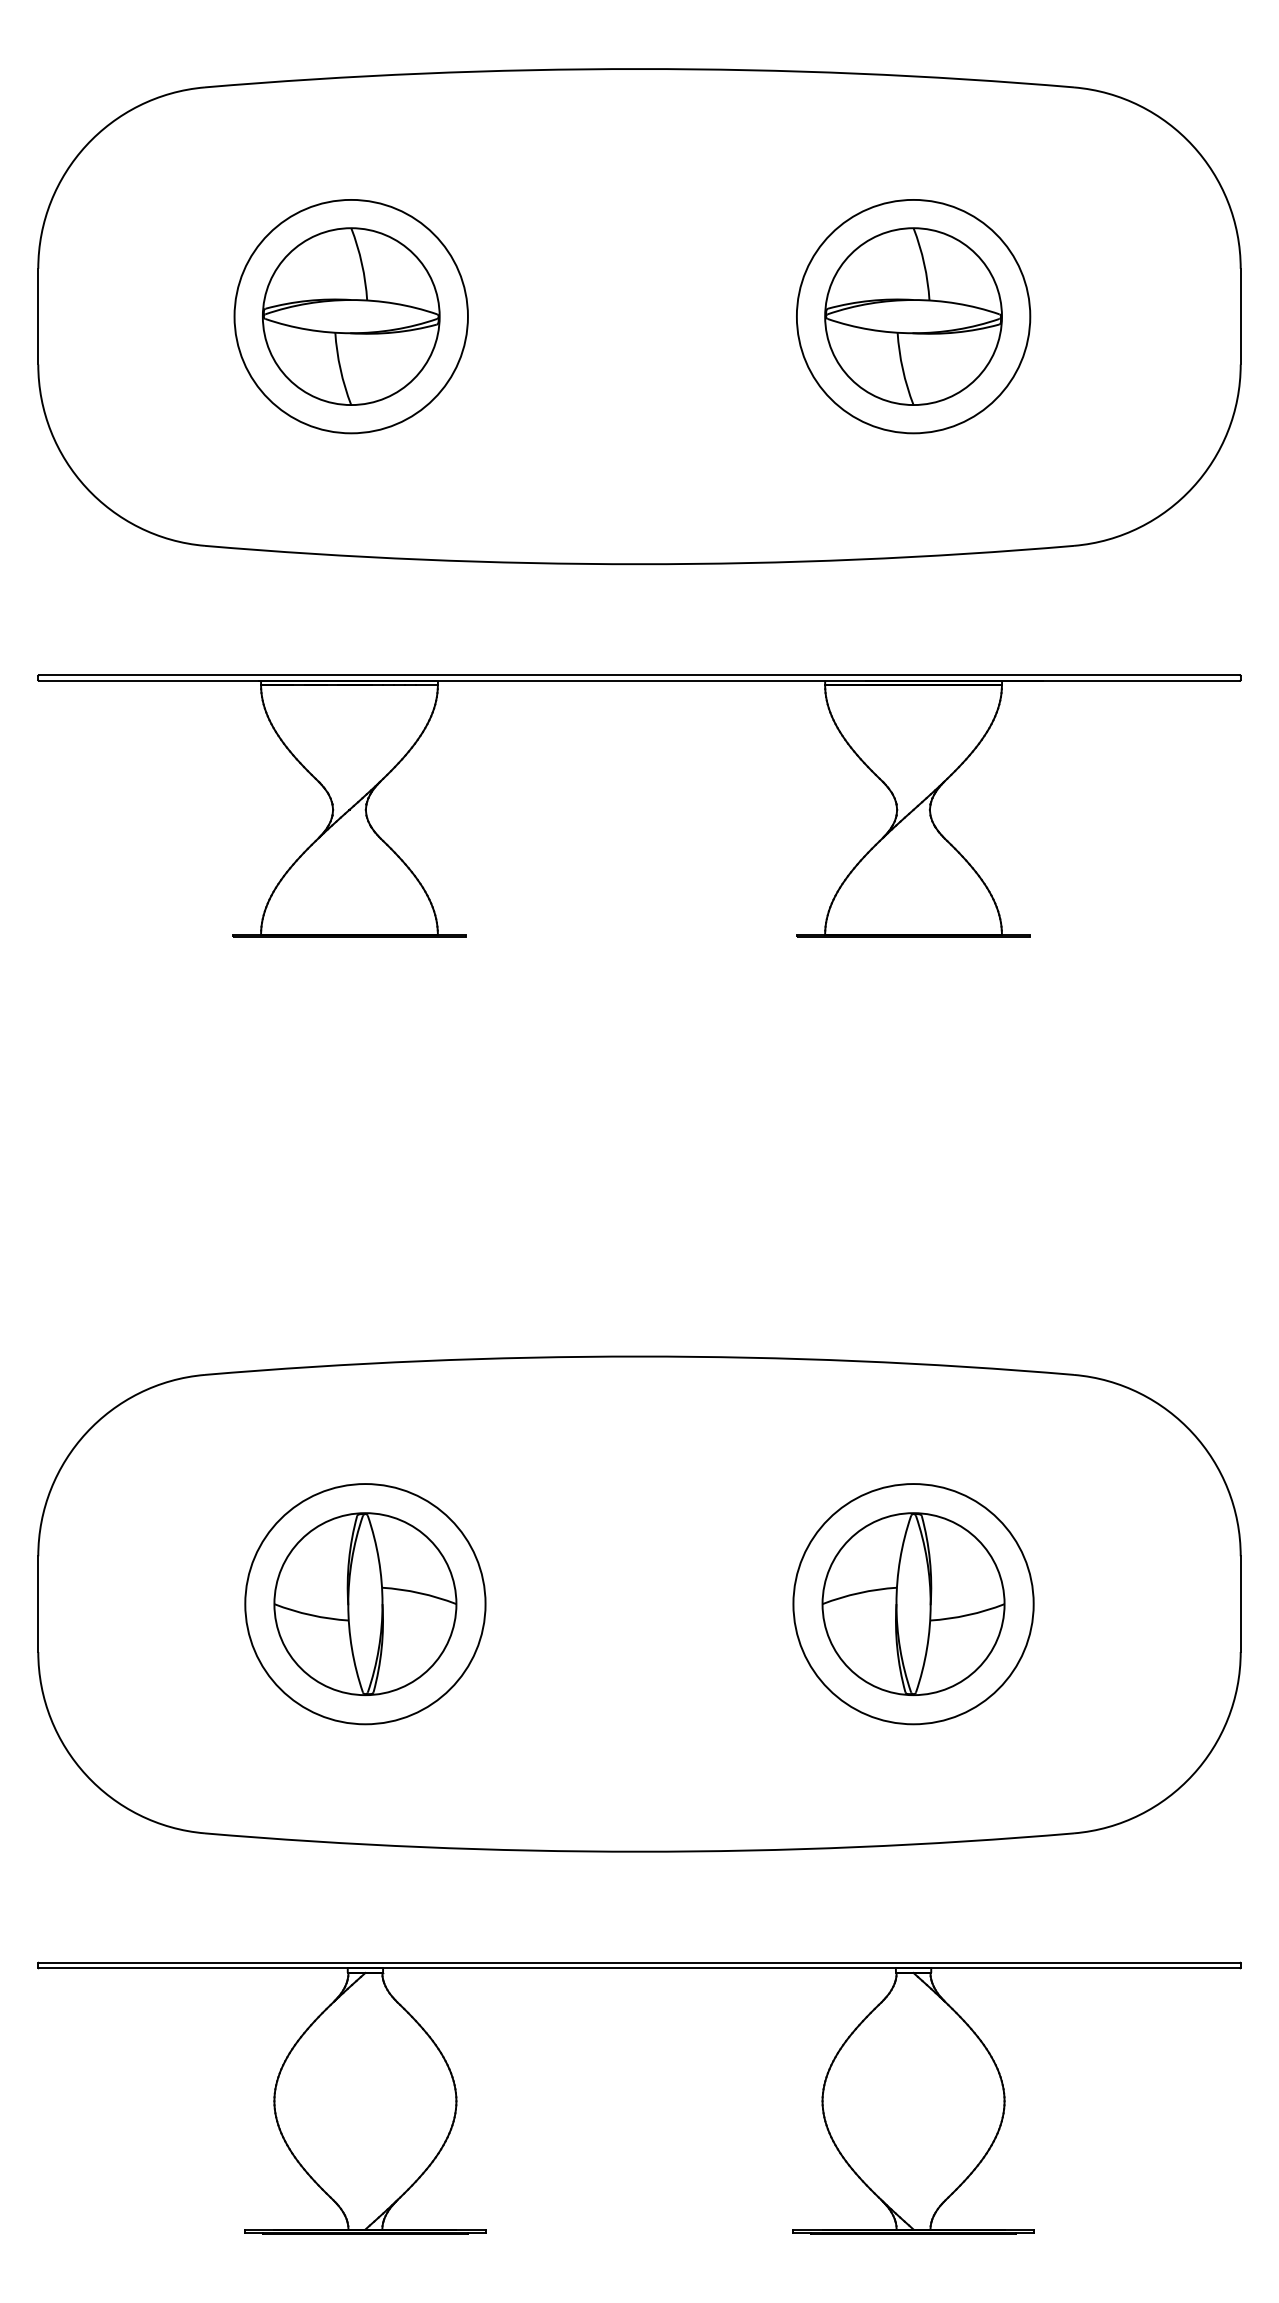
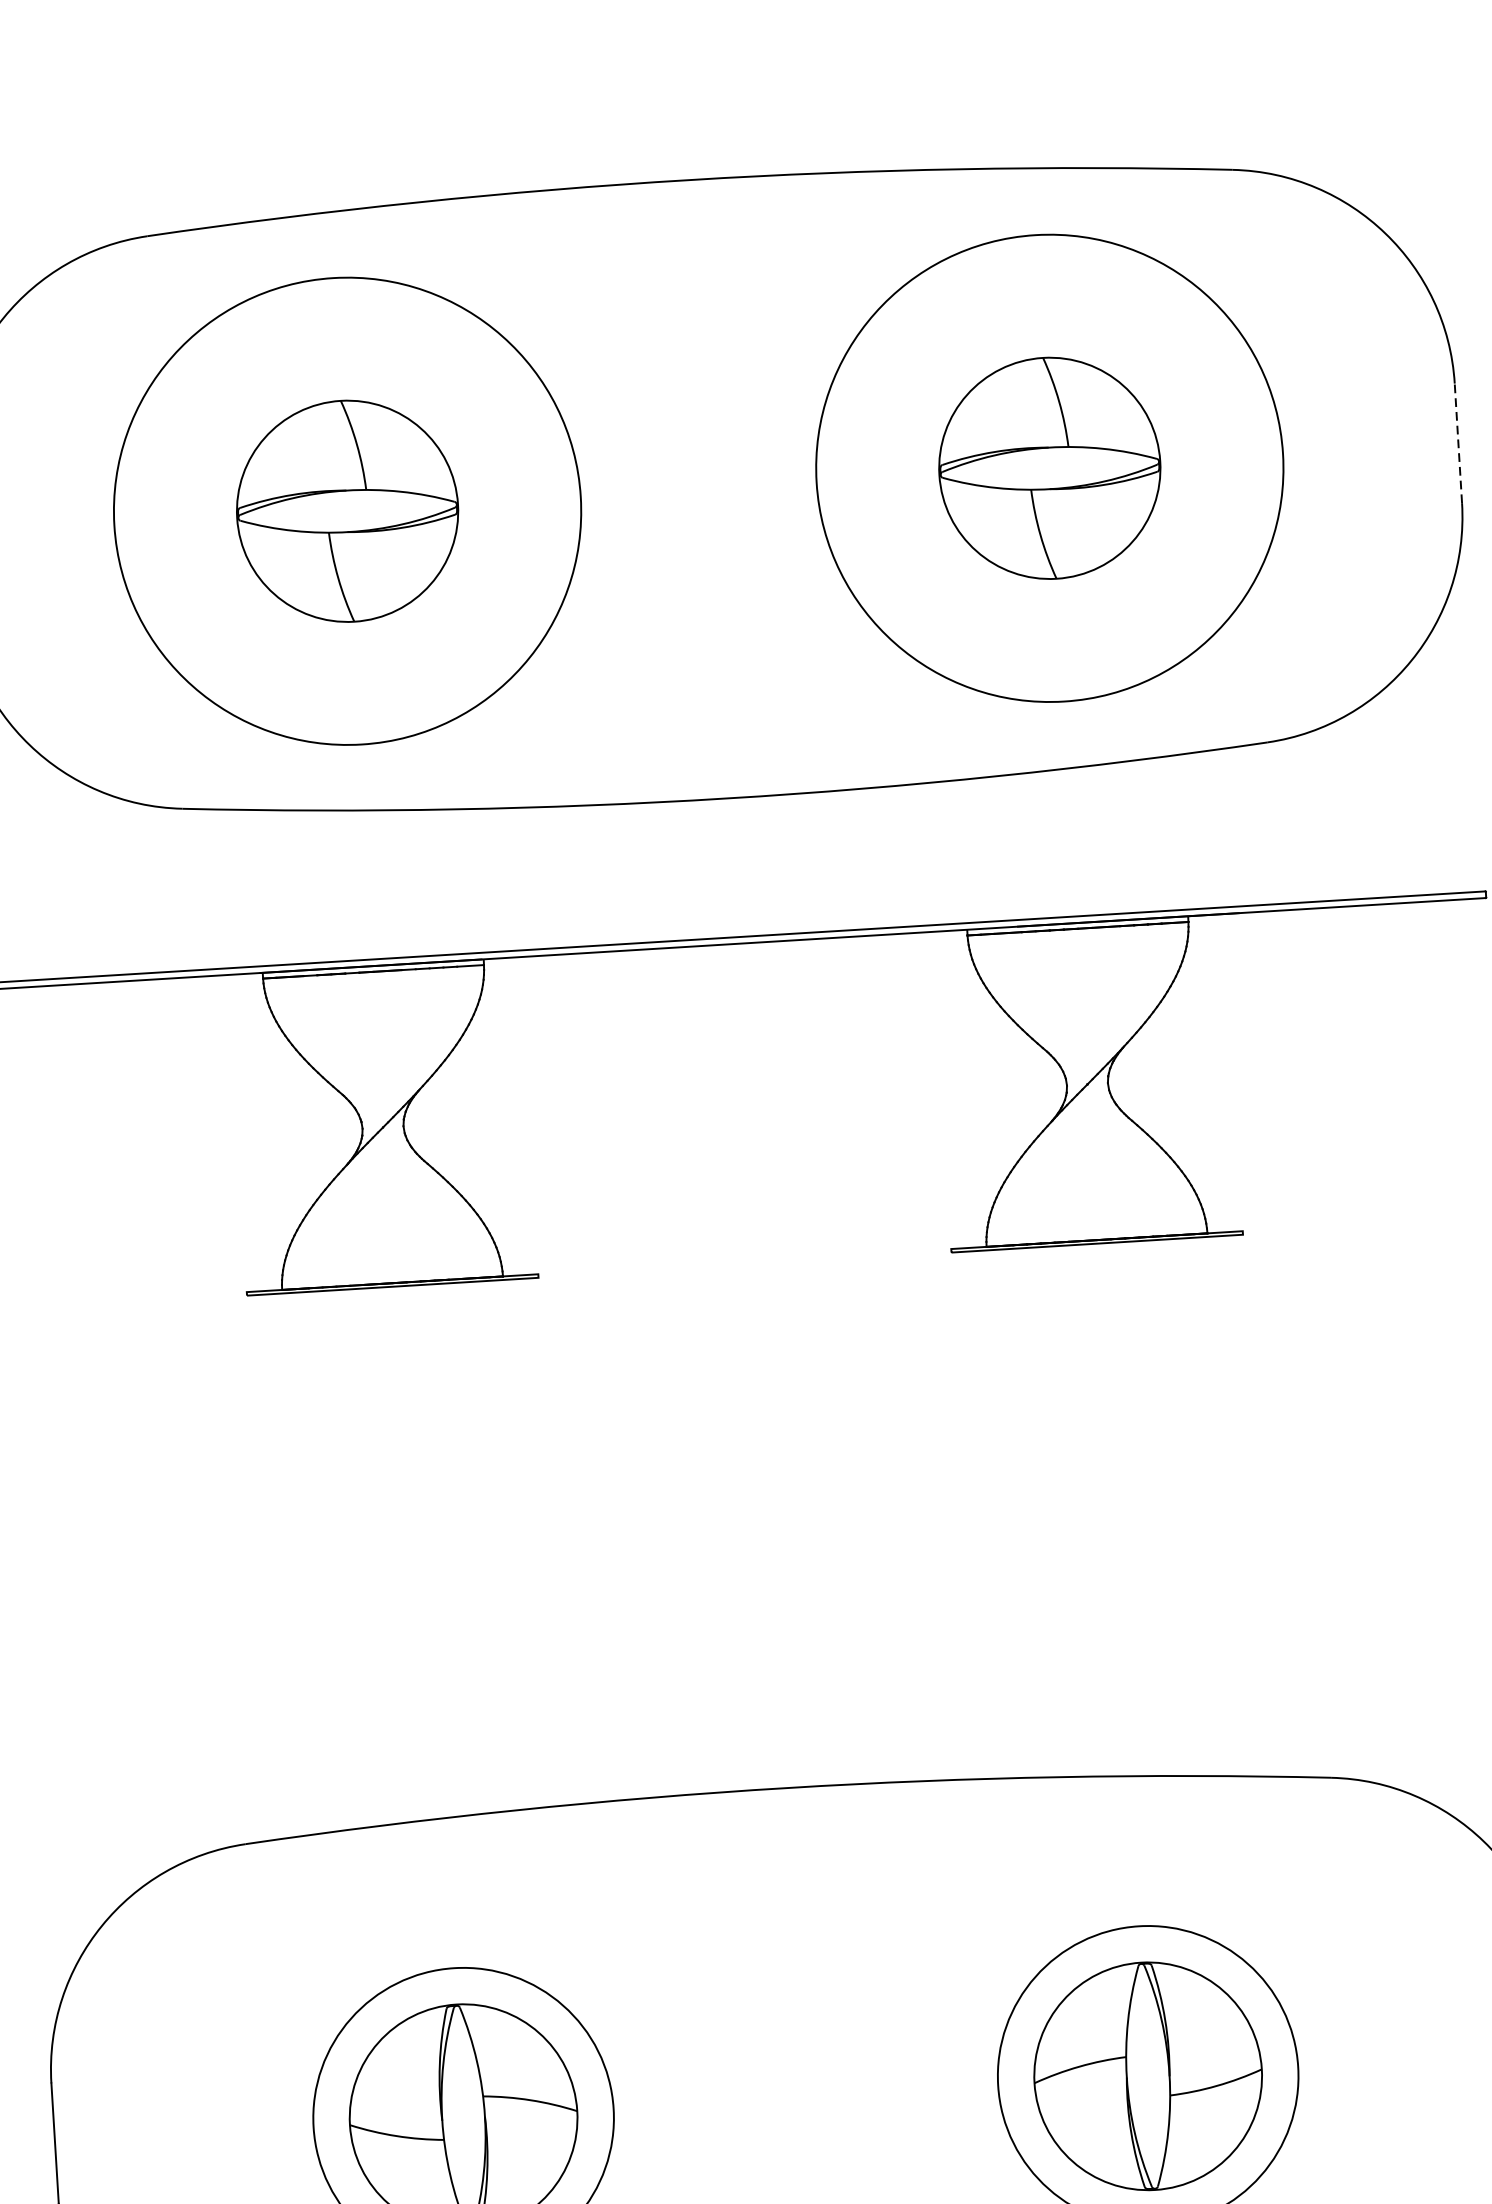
circle: (350, 316) -> (346, 511), size x1.6
circle: (913, 316) -> (1049, 468), size x1.6
line: (1240, 316) -> (1458, 443), solid -> dashed

